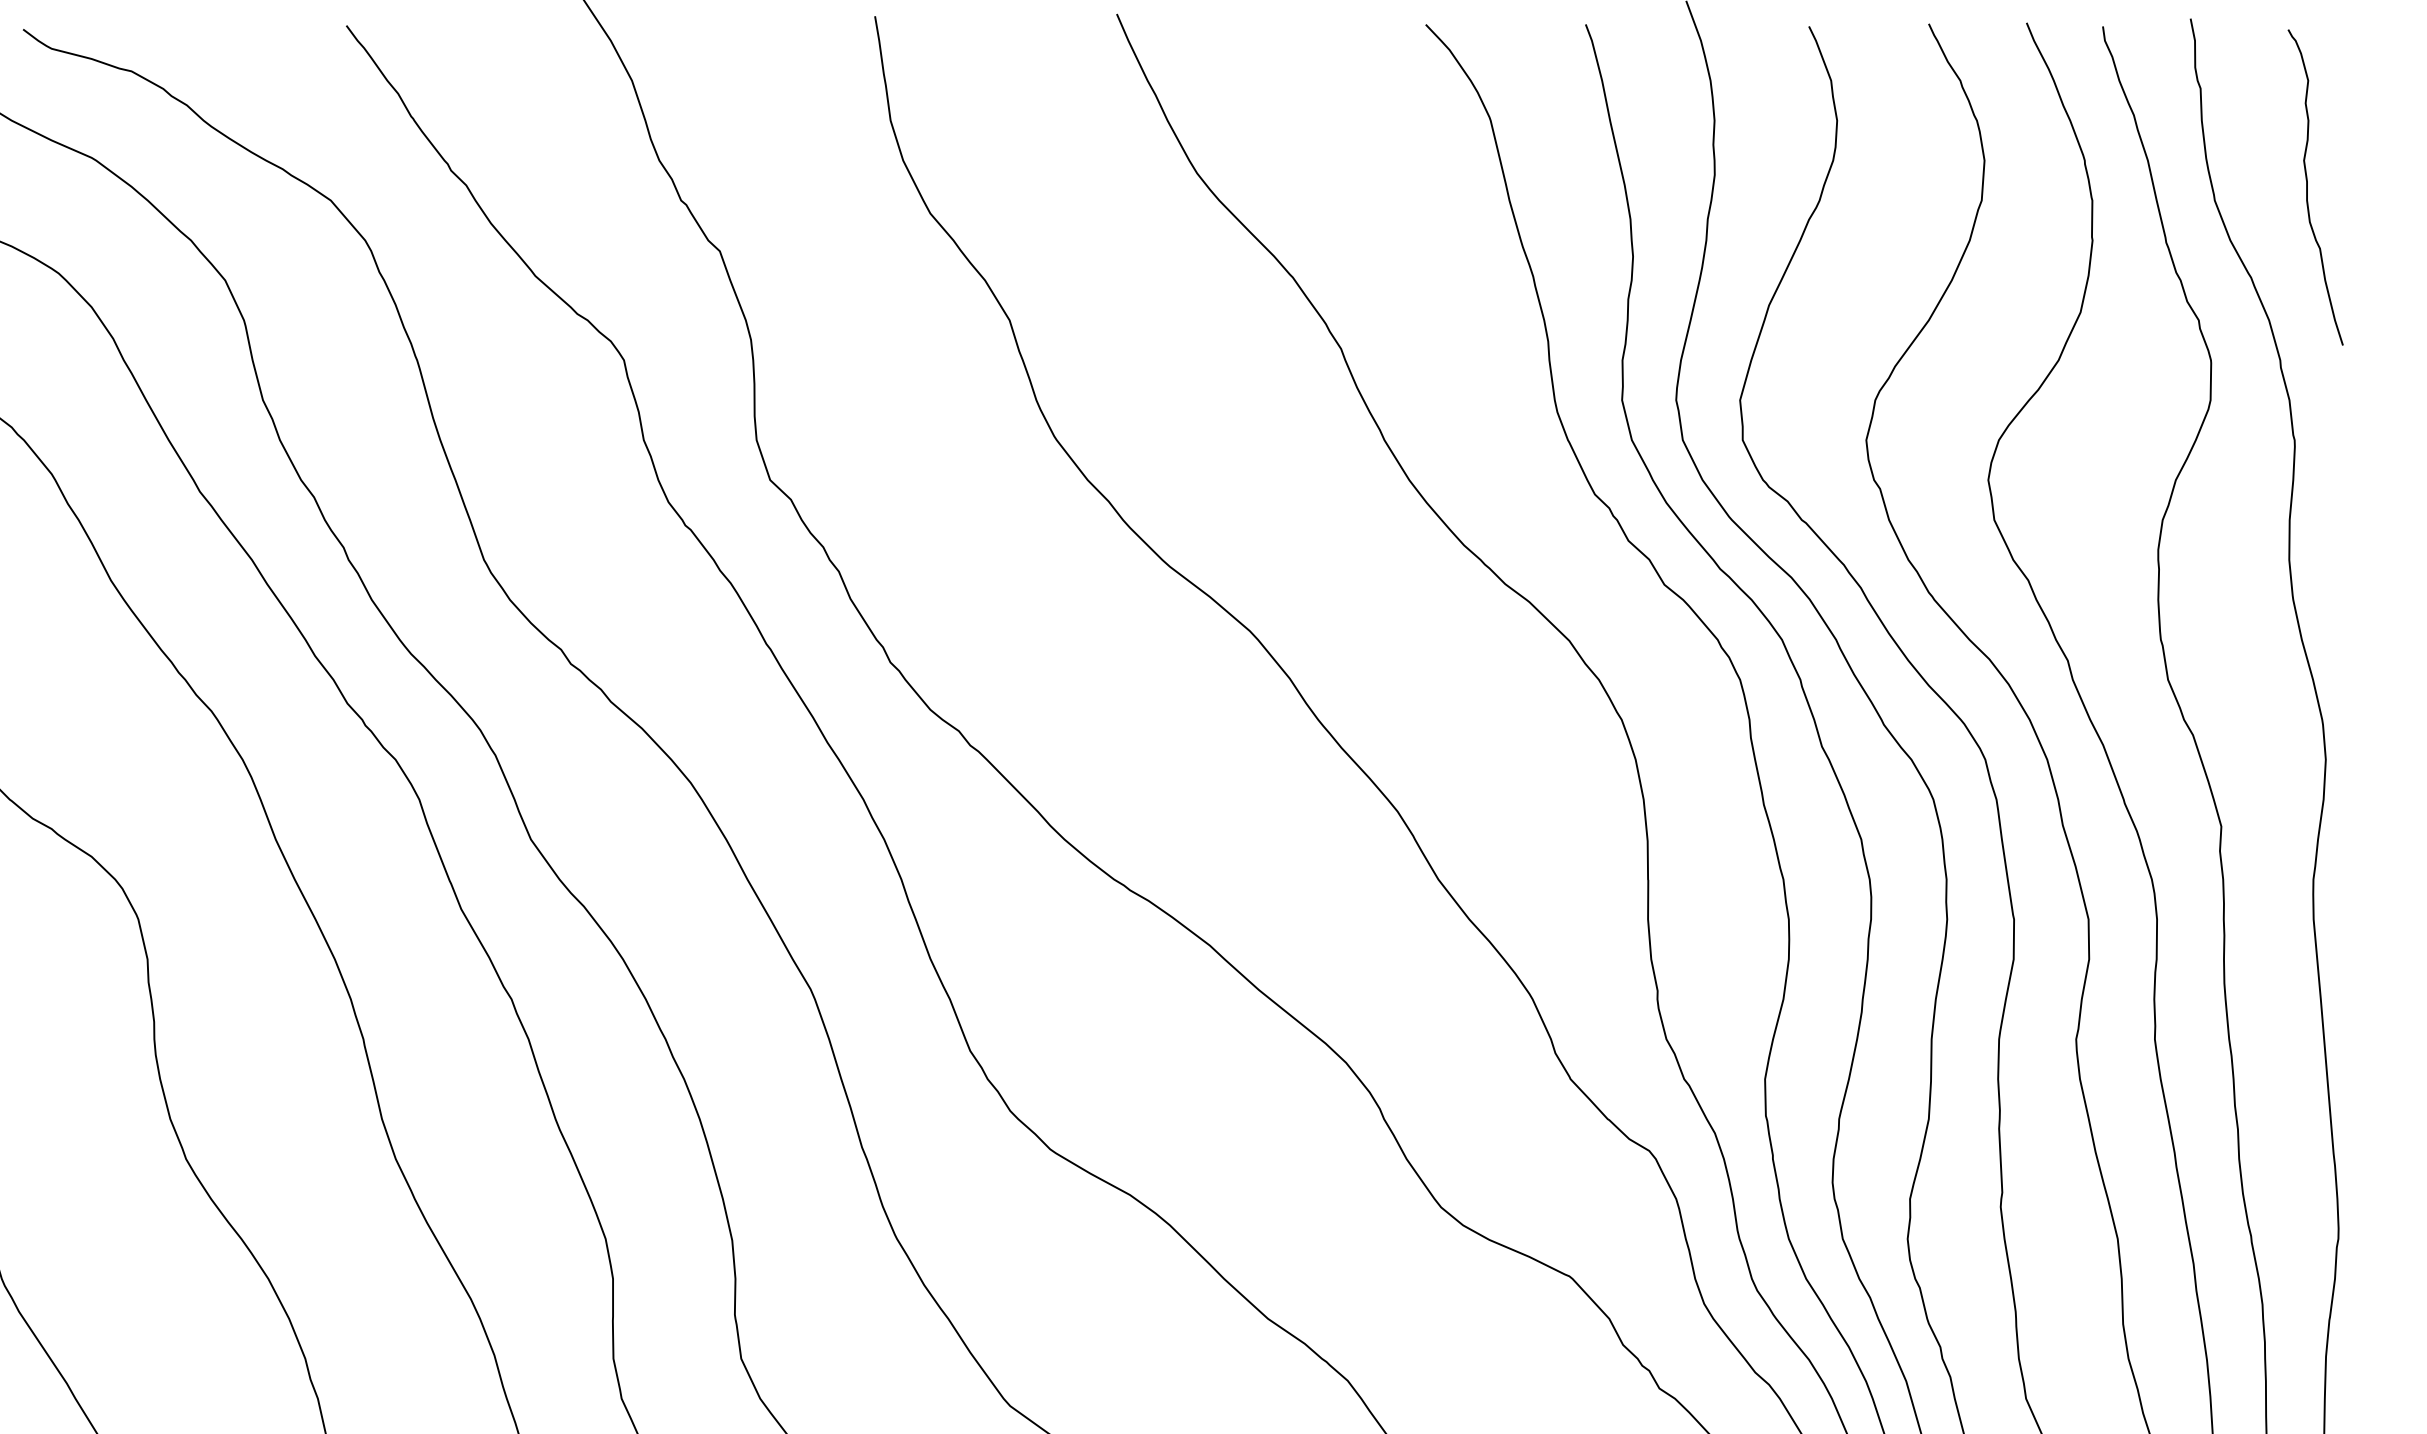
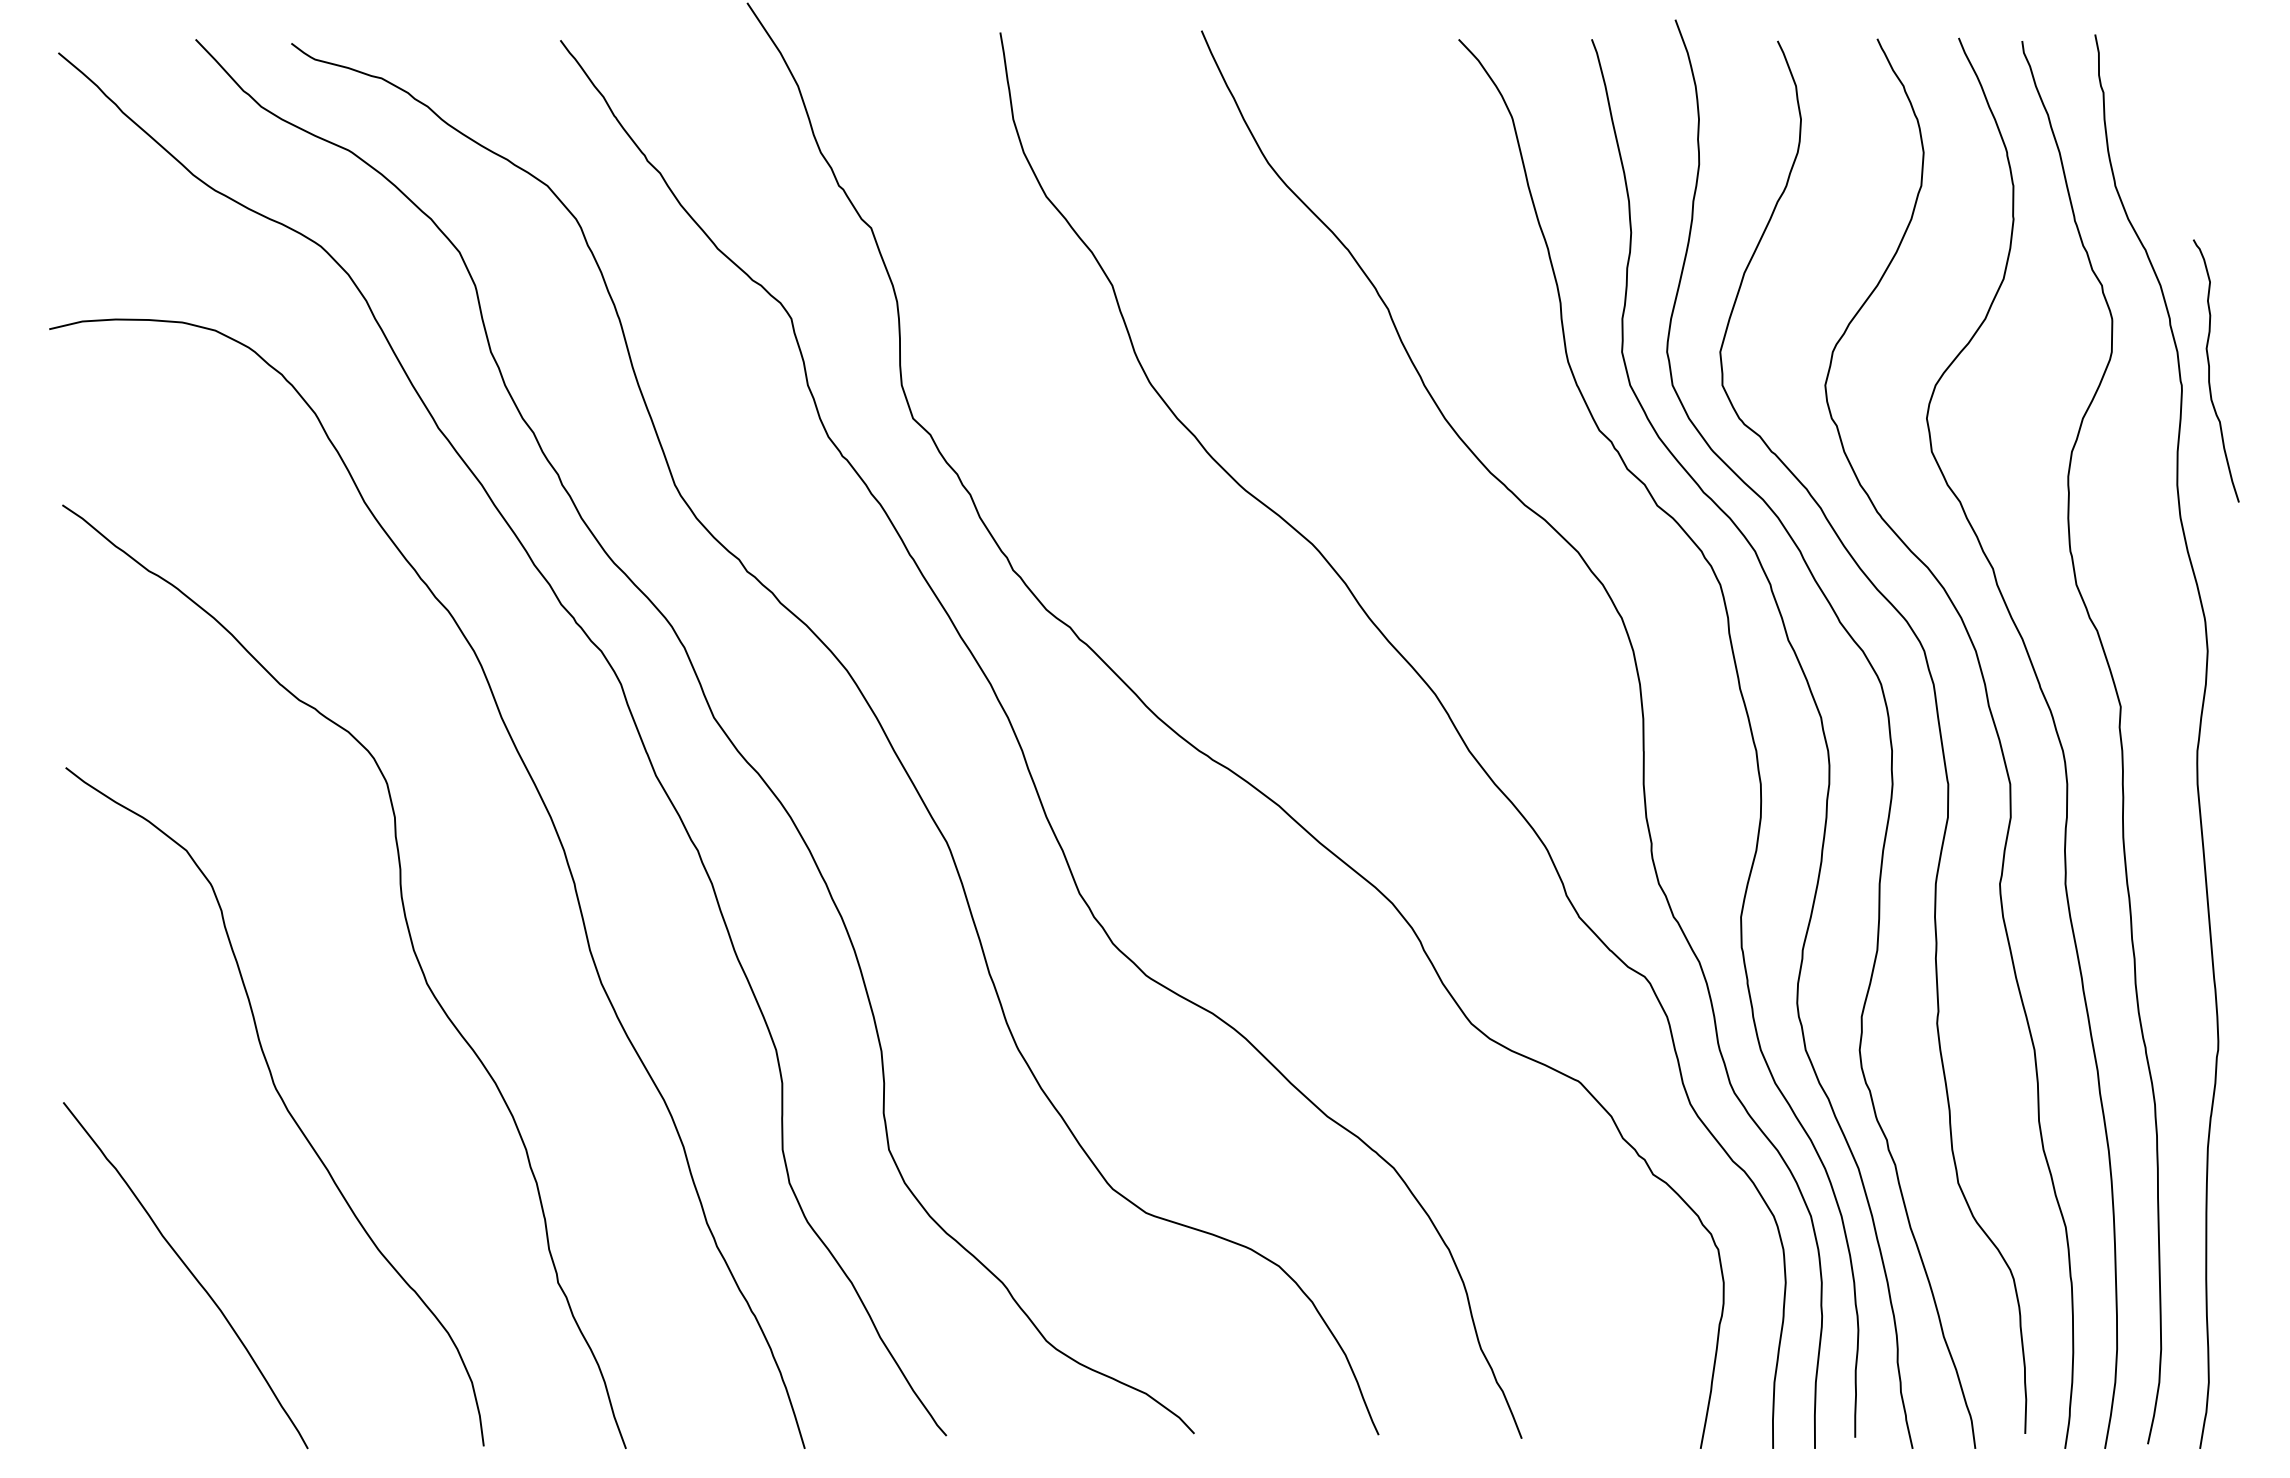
curve: (2307, 186) -> (2209, 370), moved

